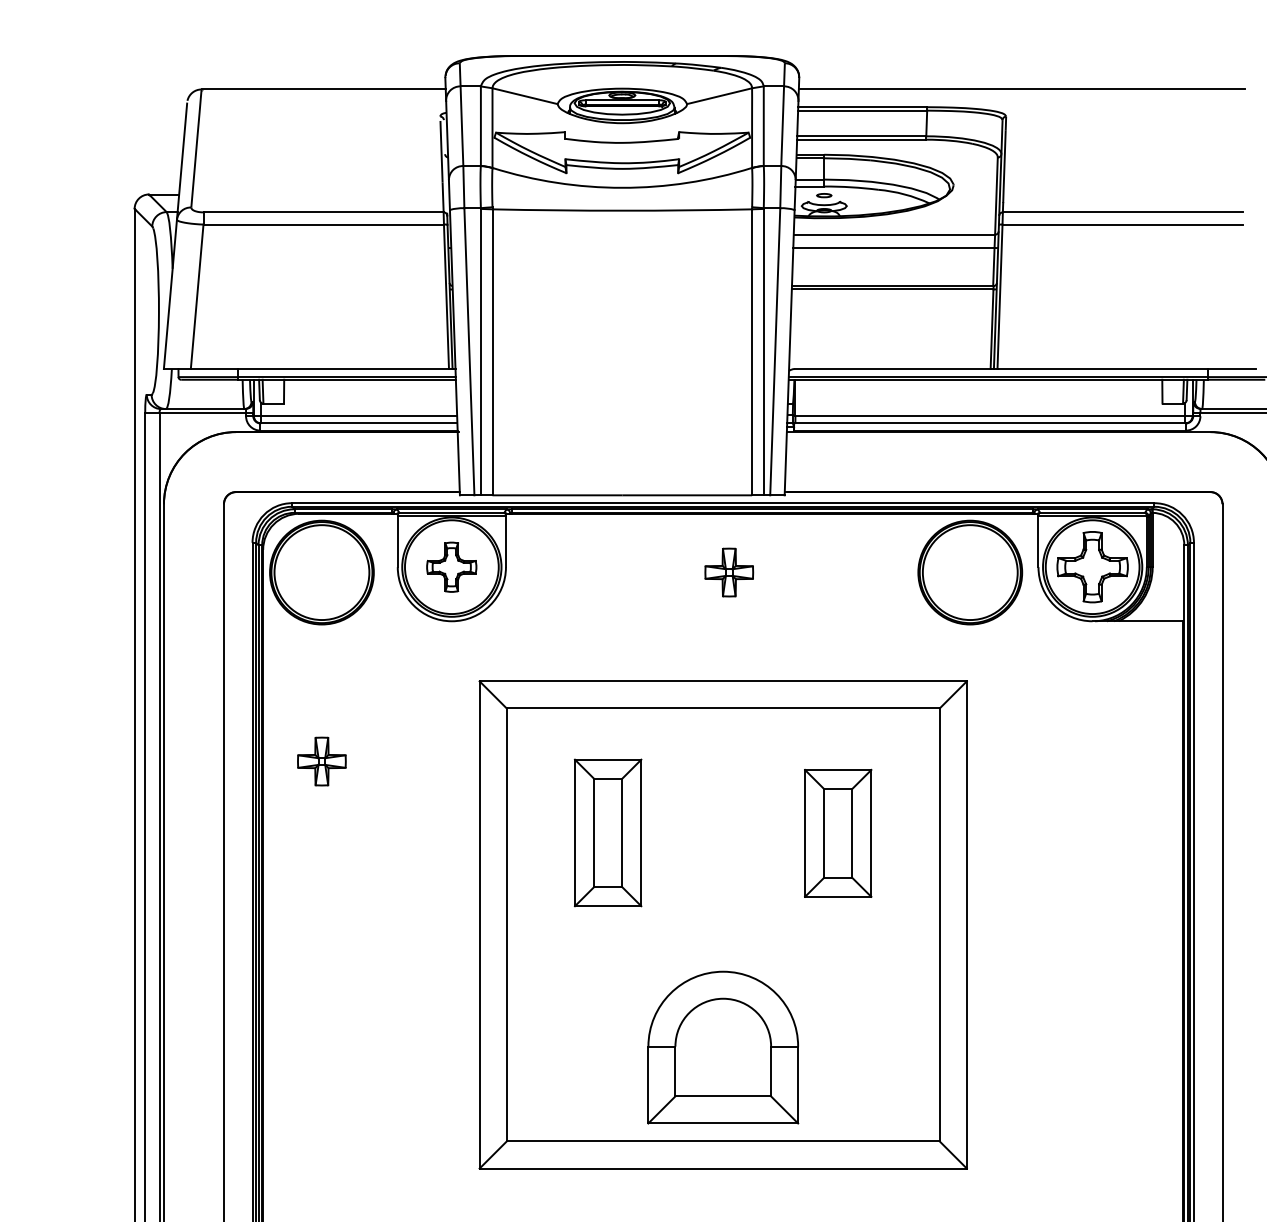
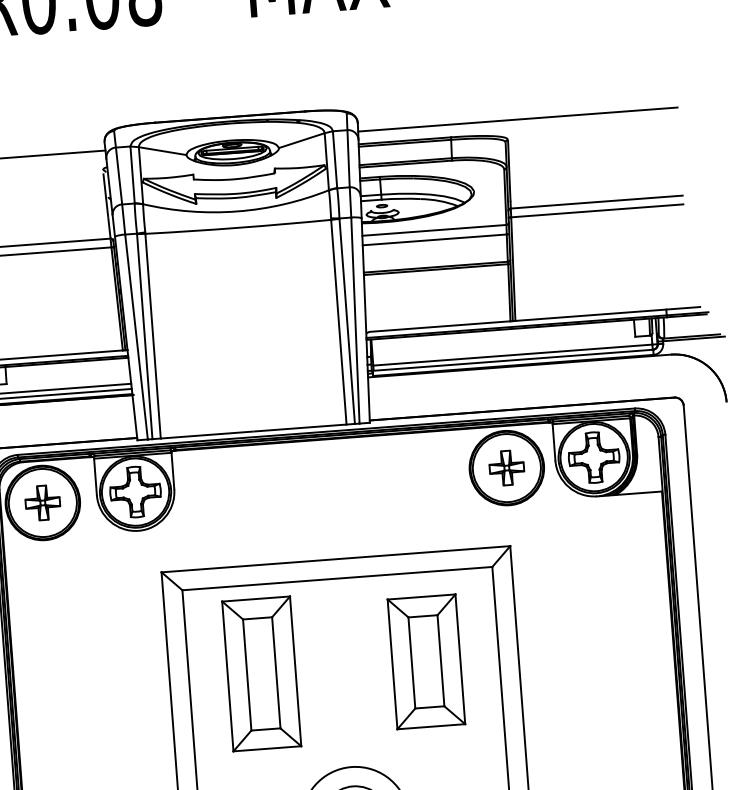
part: (451, 567) -> (135, 492), size x1.43
part: (729, 572) -> (507, 468), moved
part: (321, 761) -> (42, 502), moved
part: (607, 832) -> (261, 673), size x1.43
part: (837, 833) -> (425, 661), size x1.43

